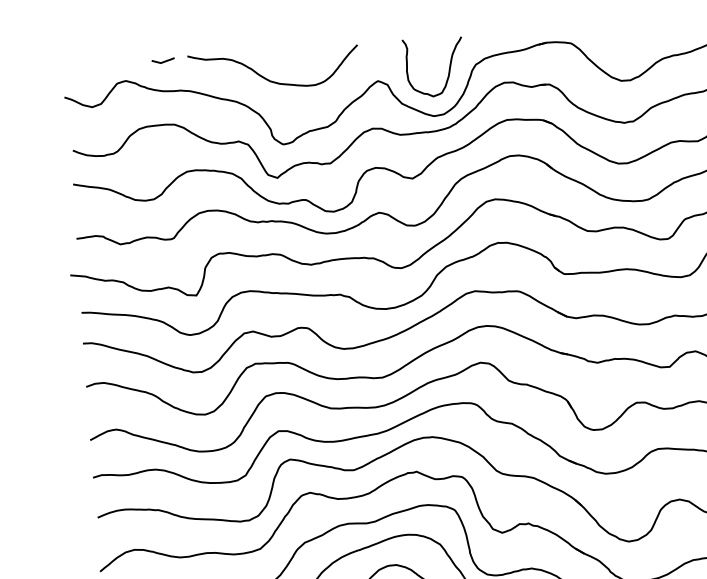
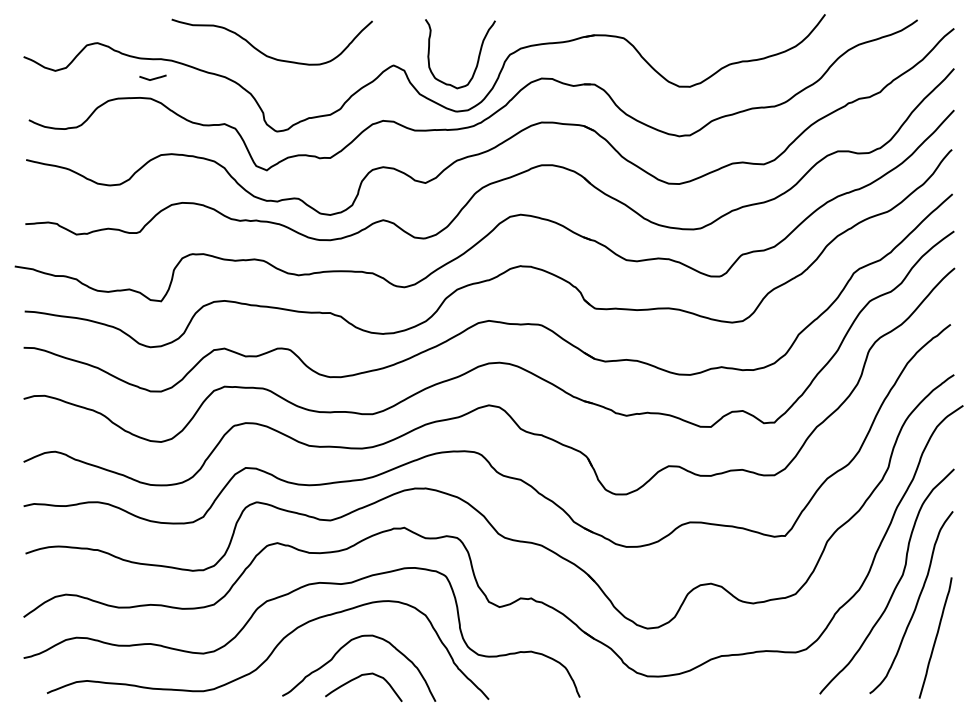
line: (162, 61) -> (152, 78), moved

